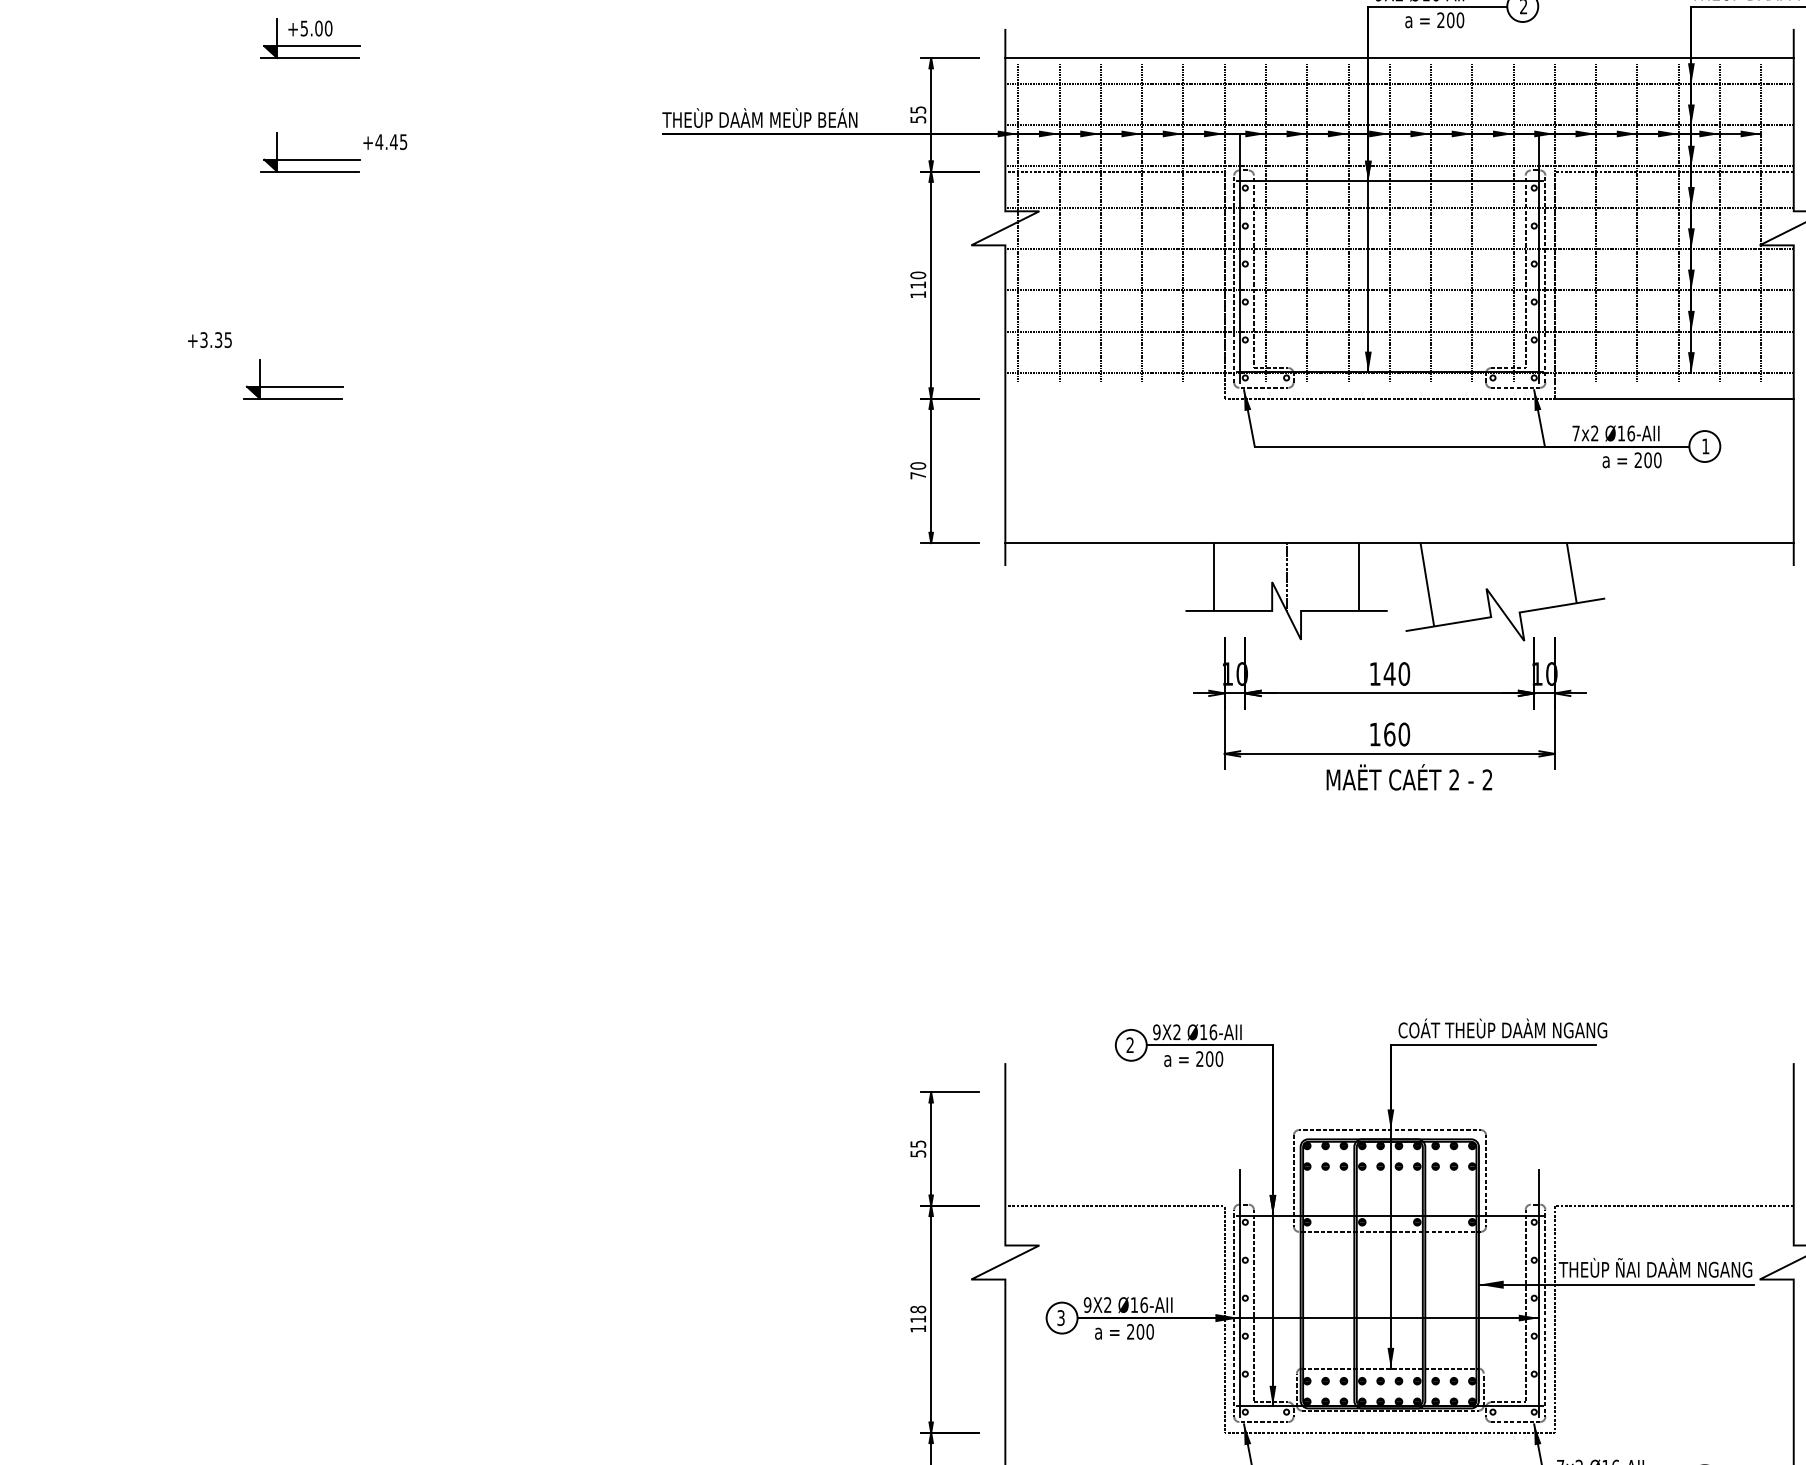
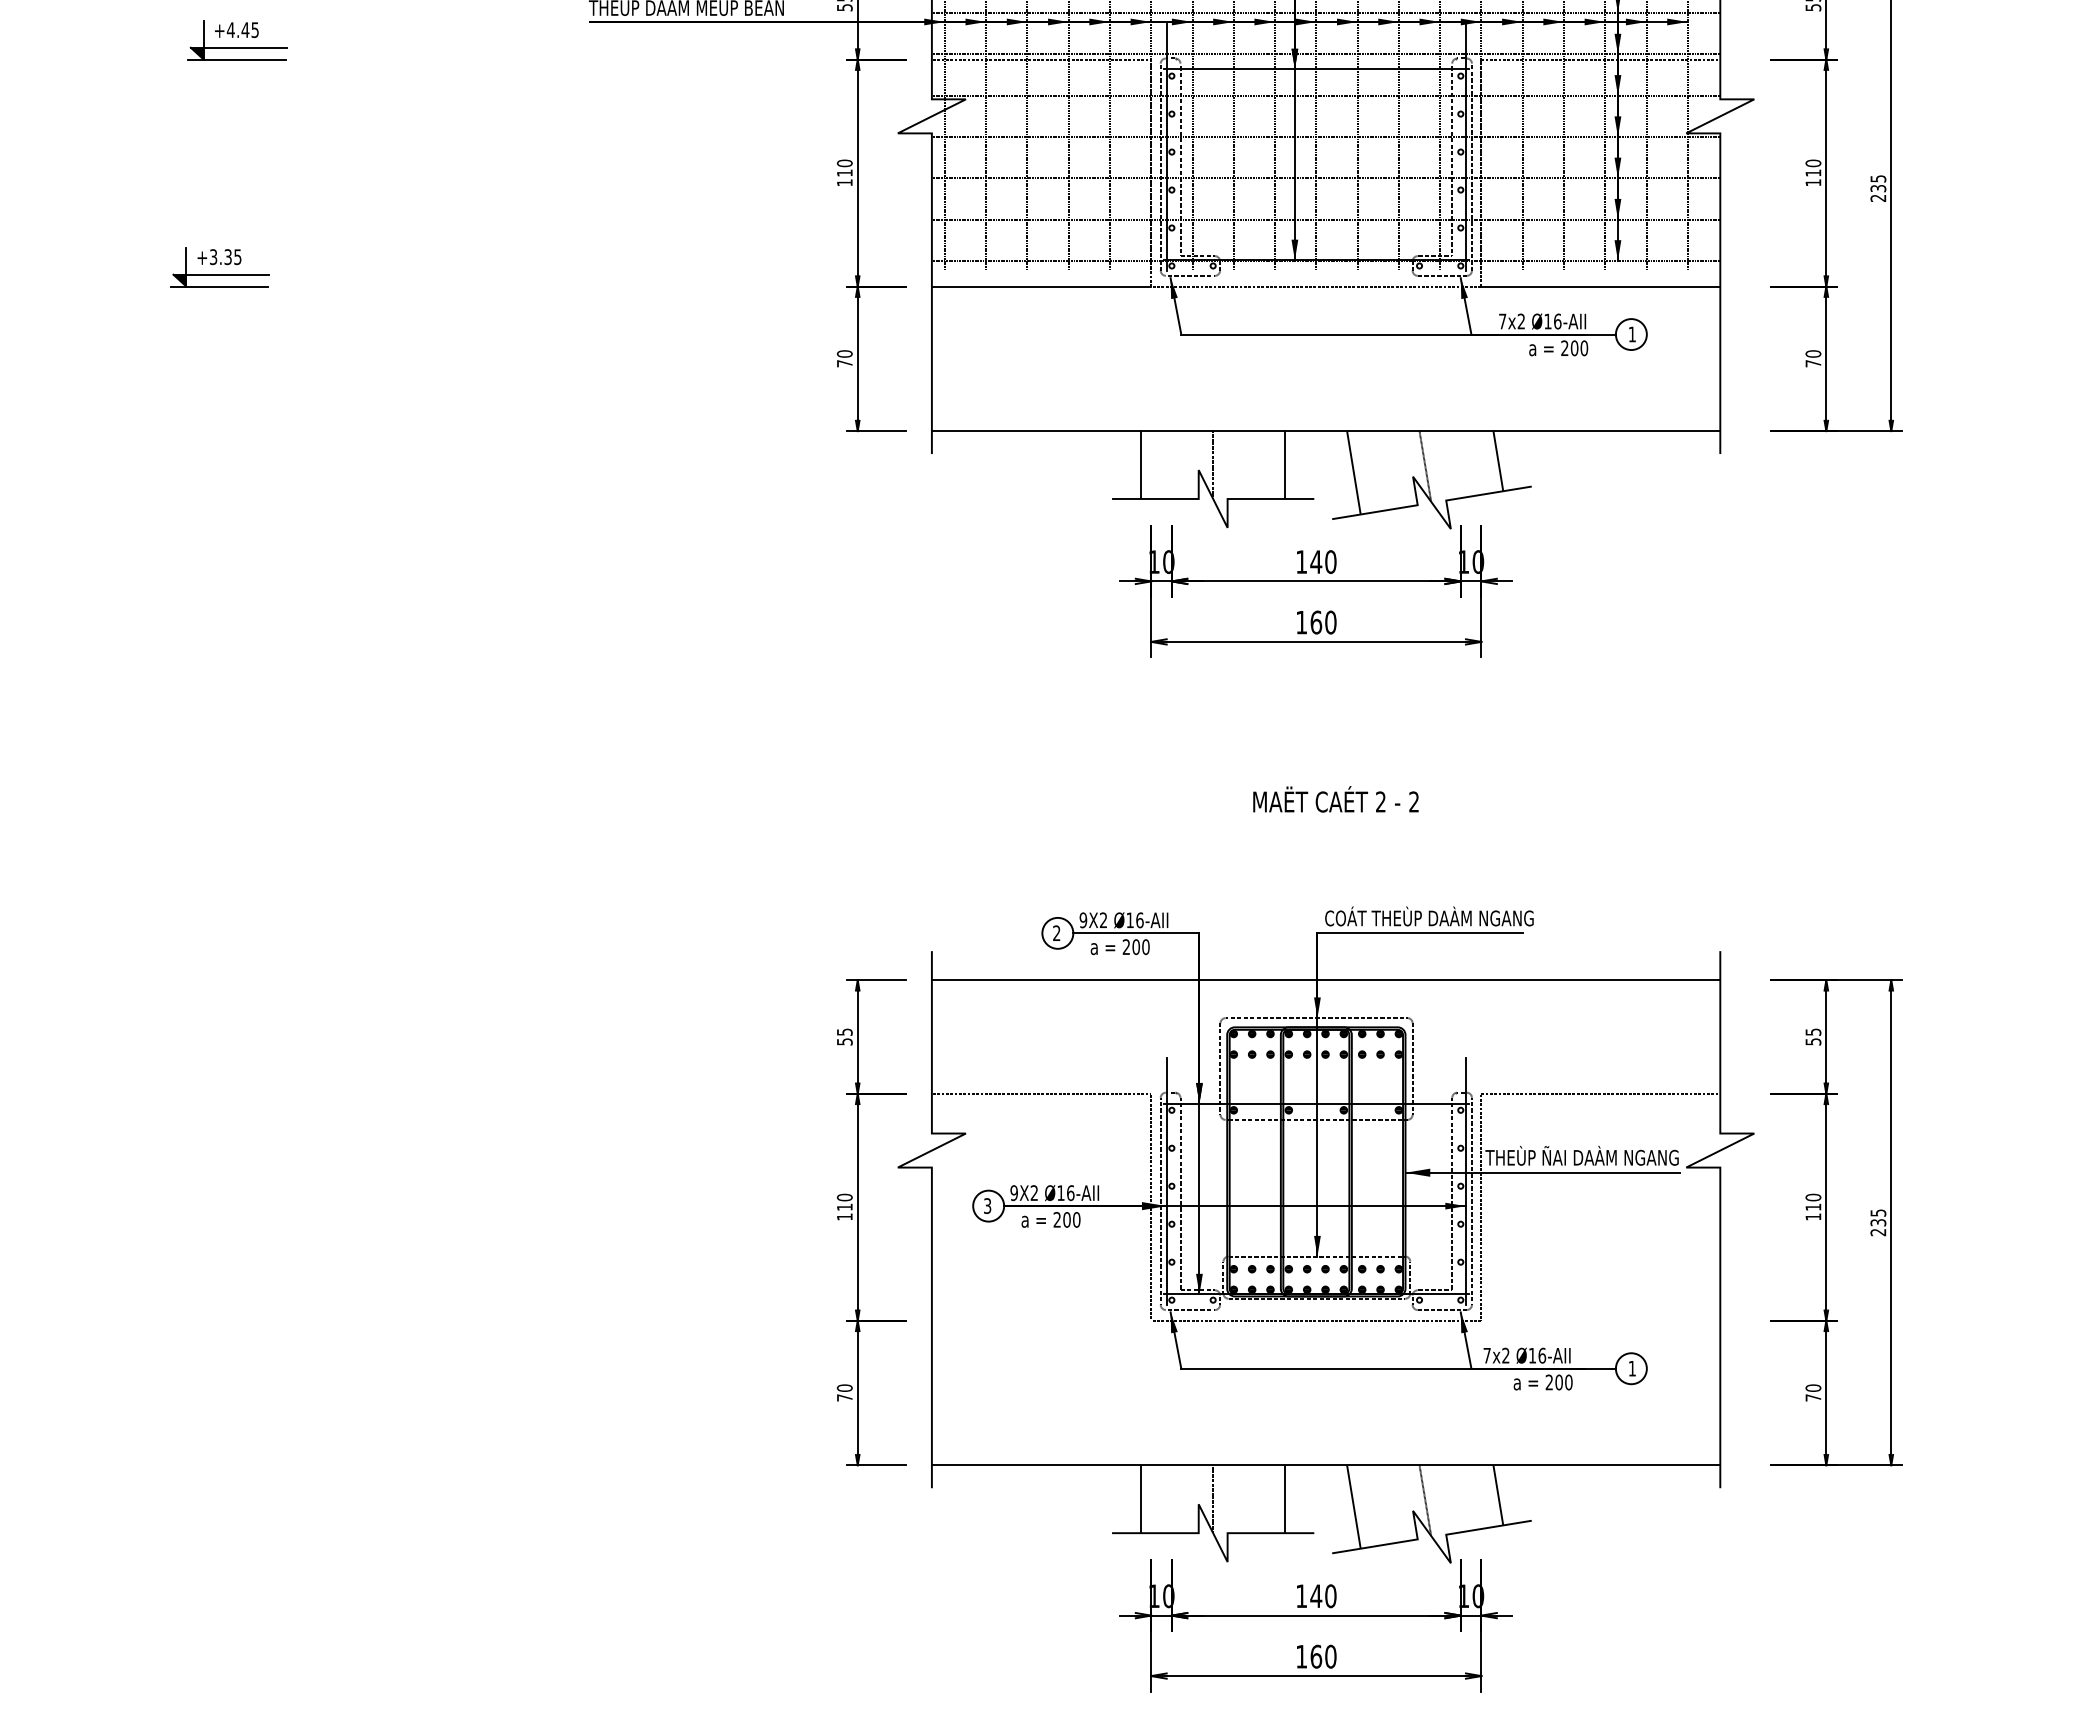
text: (384, 142) -> (236, 30), moved
text: (209, 340) -> (219, 257), moved
line: (1114, 398) -> (1041, 286), added
line: (1498, 578) -> (1425, 466), added
text: (1408, 777) -> (1335, 799), moved
line: (1398, 1092) -> (1325, 980), added
text: (917, 1309) -> (844, 1197), 118 -> 110

